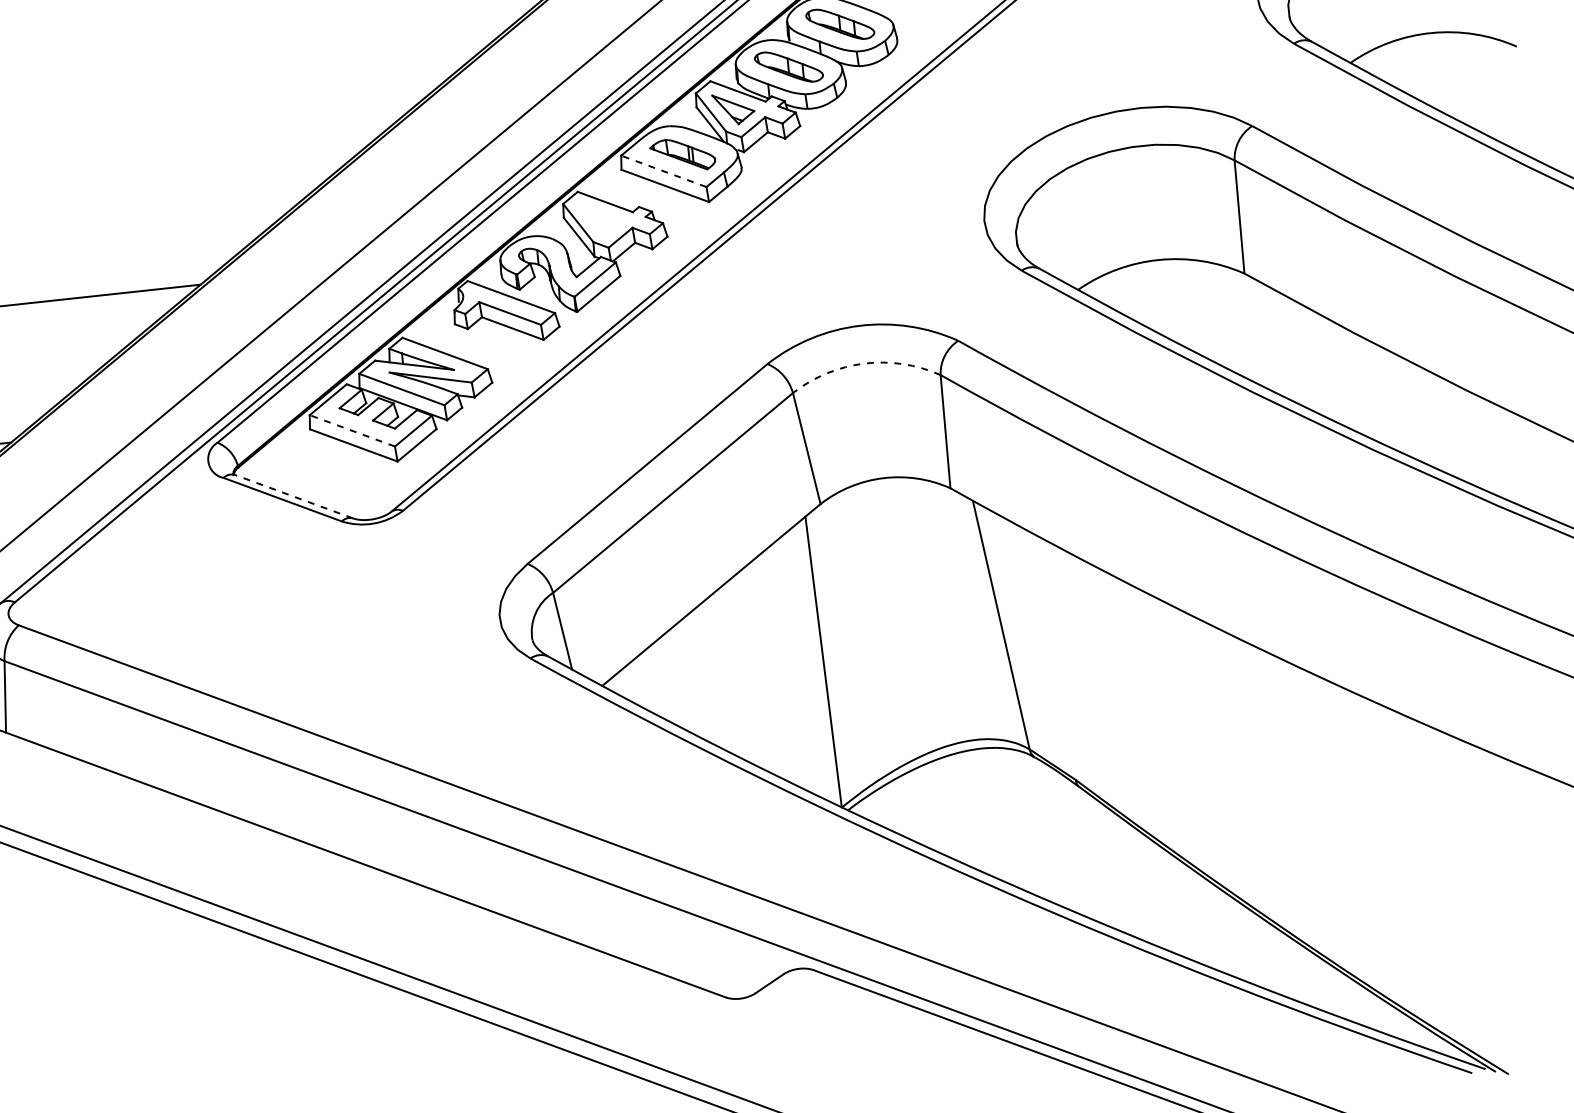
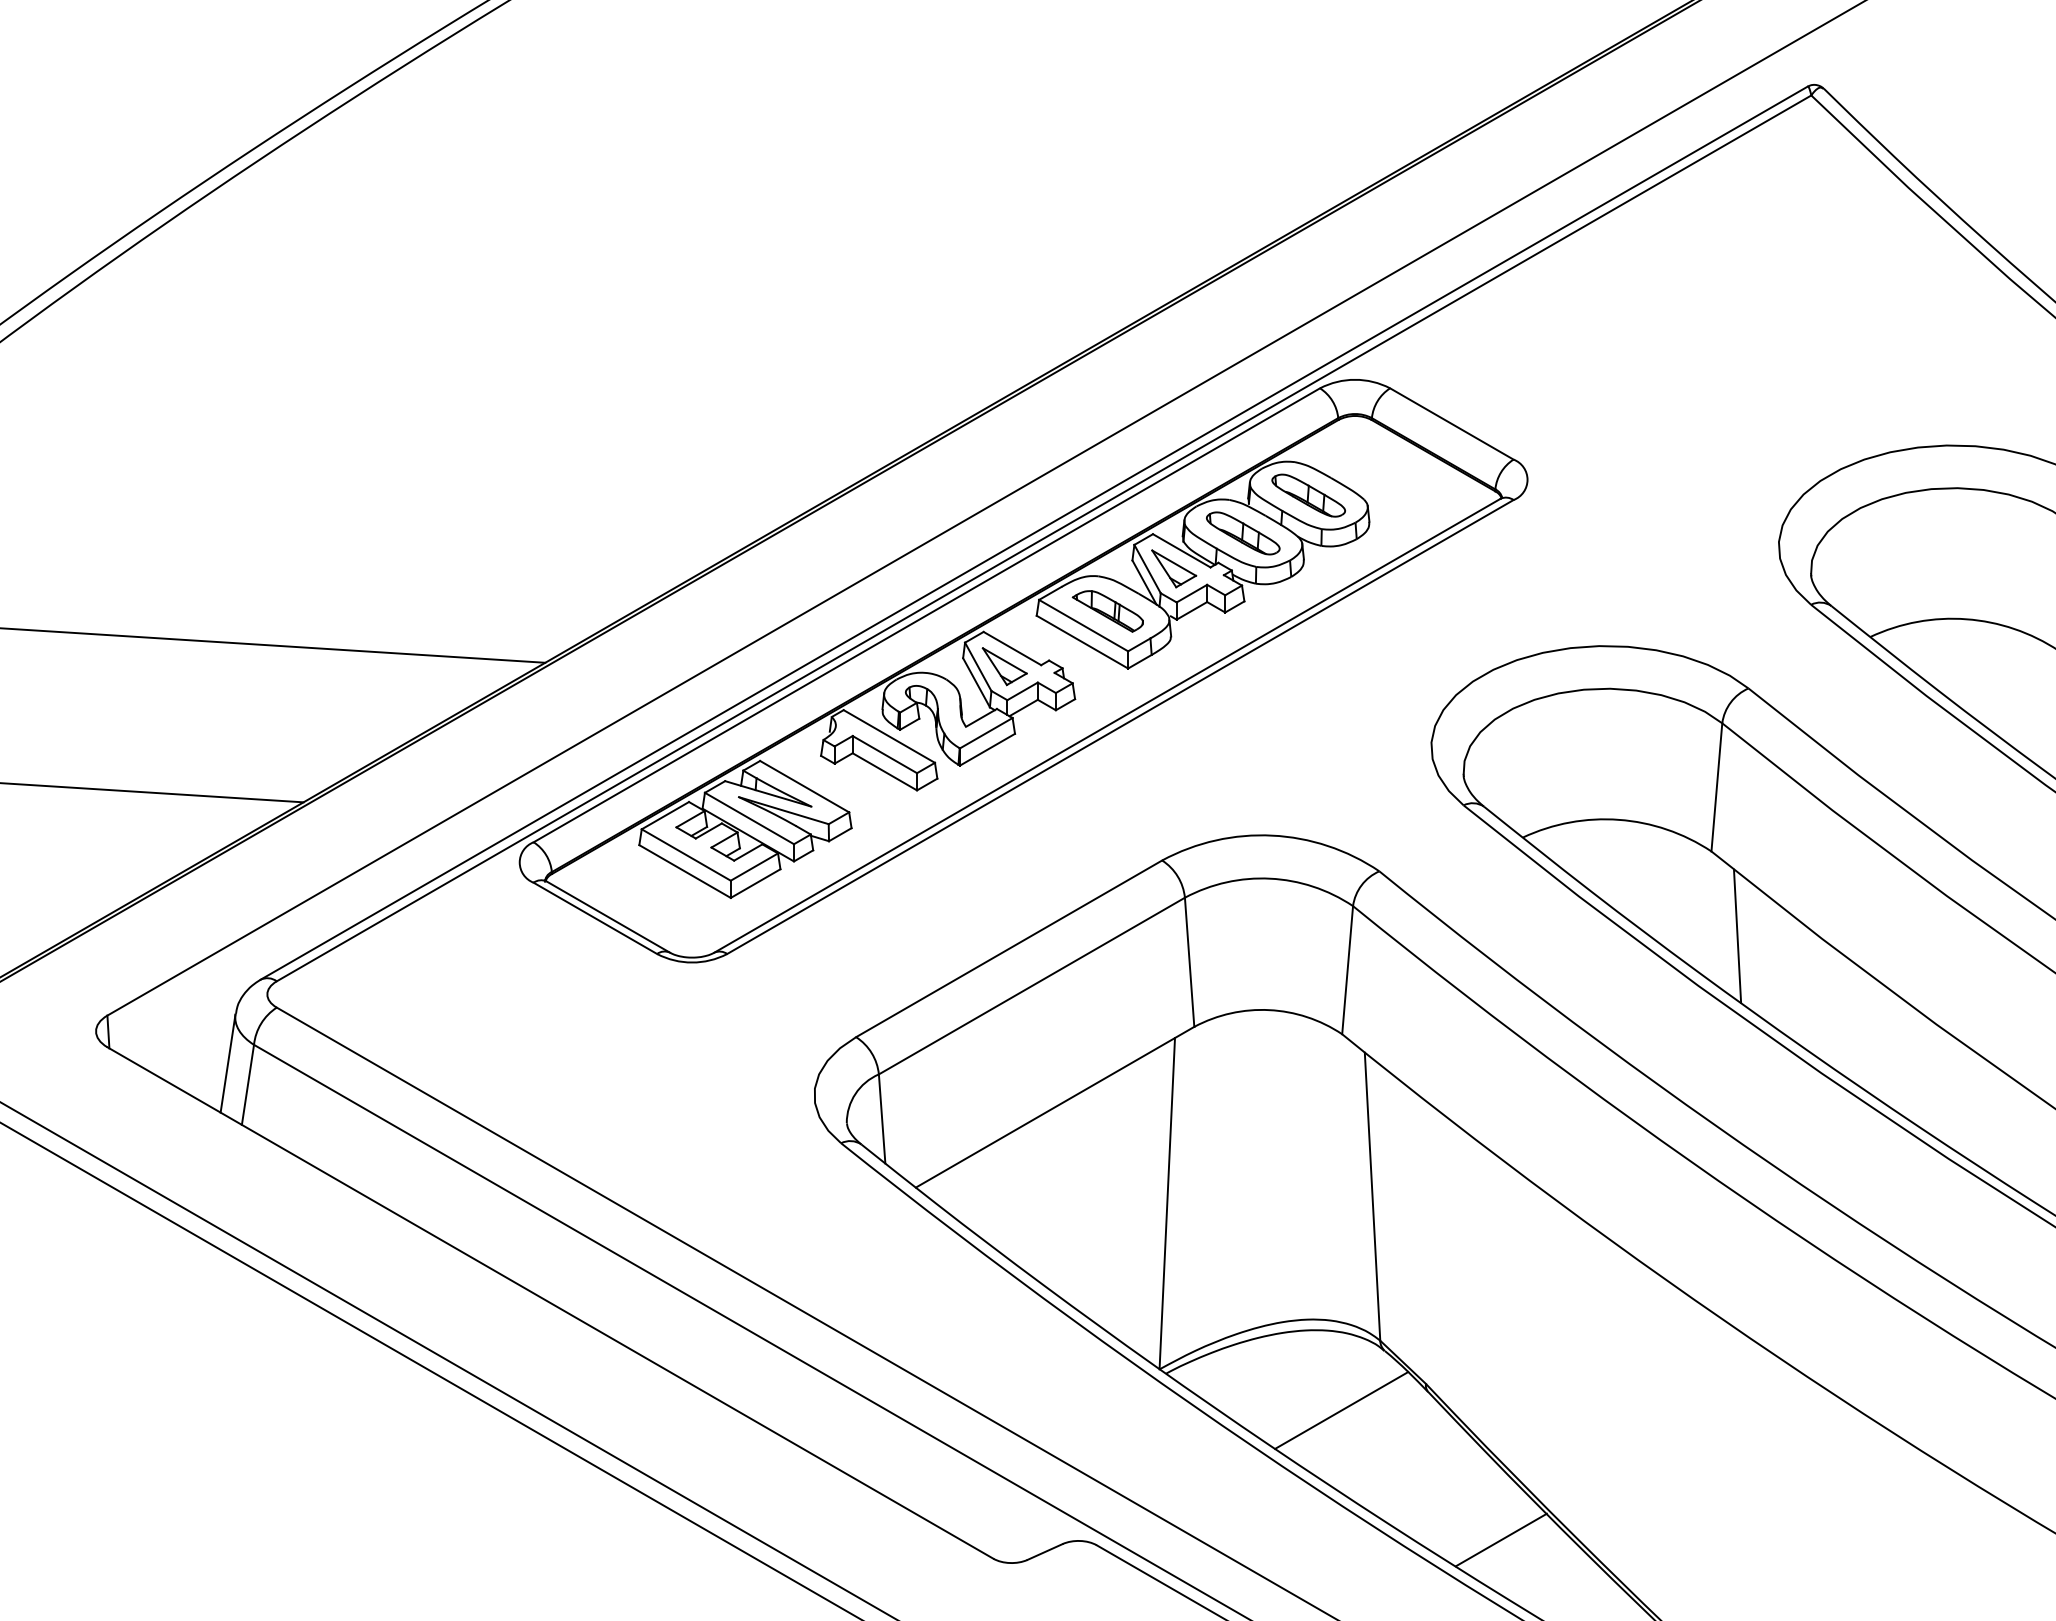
line: (663, 171) -> (1083, 625), dashed -> solid
part: (601, 218) -> (1004, 666), added
line: (1279, 342) -> (1737, 935), added
arc: (864, 363) -> (1270, 878), dashed -> solid
line: (351, 430) -> (685, 854), dashed -> solid
line: (293, 496) -> (607, 916), dashed -> solid
line: (1006, 815) -> (1341, 1410), added
line: (1164, 904) -> (1500, 1539), added

